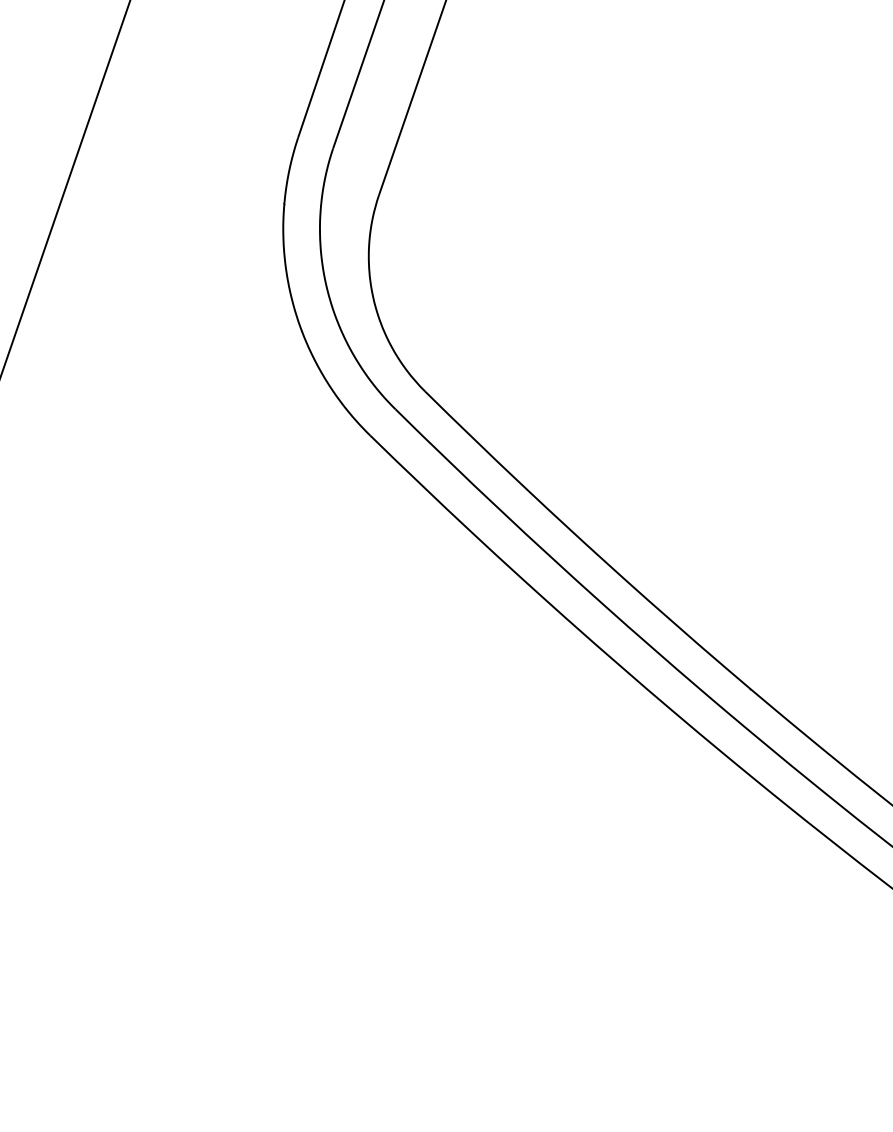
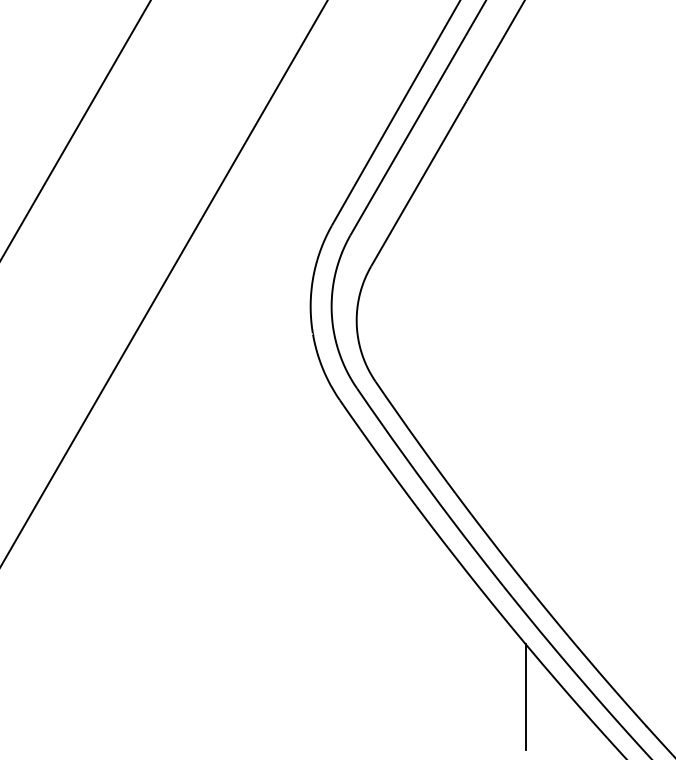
line: (787, 883) -> (525, 697), added

